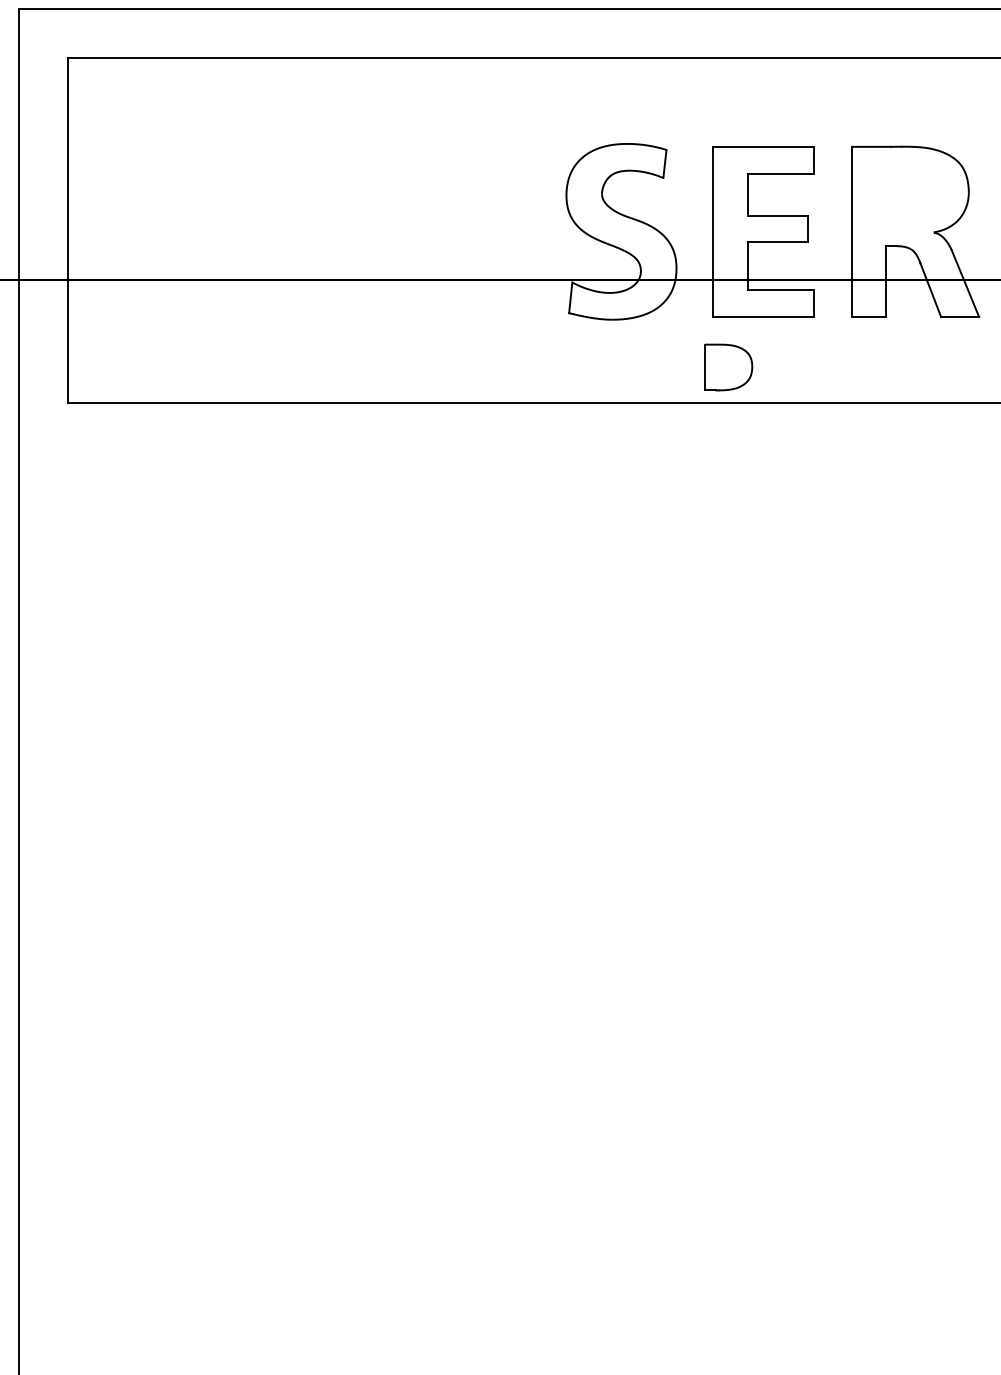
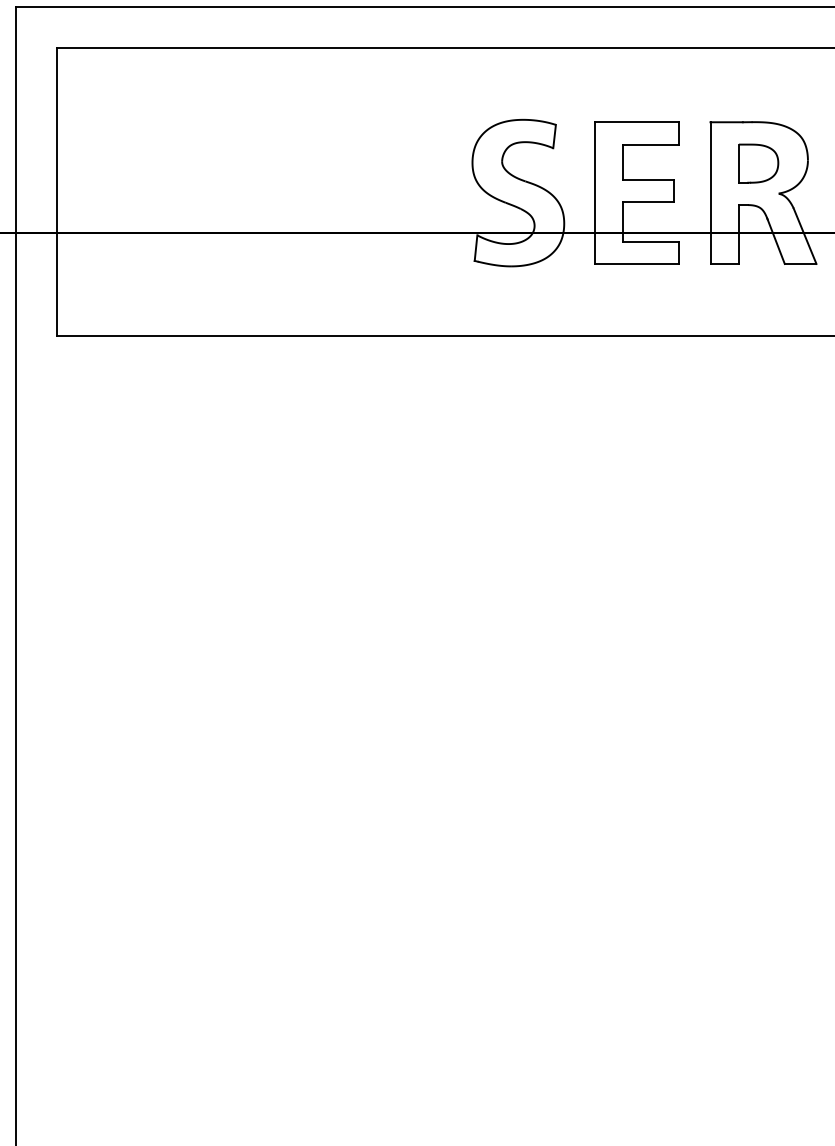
part: (728, 367) -> (758, 163), moved

